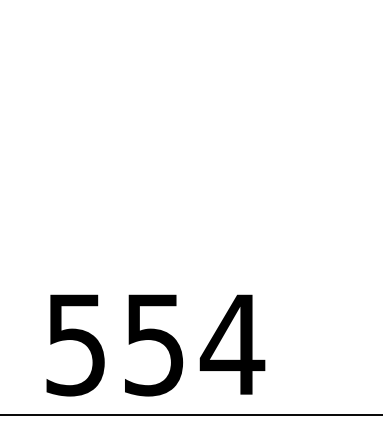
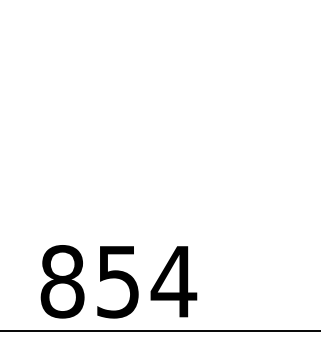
text: (76, 344) -> (62, 281), 554 -> 854

